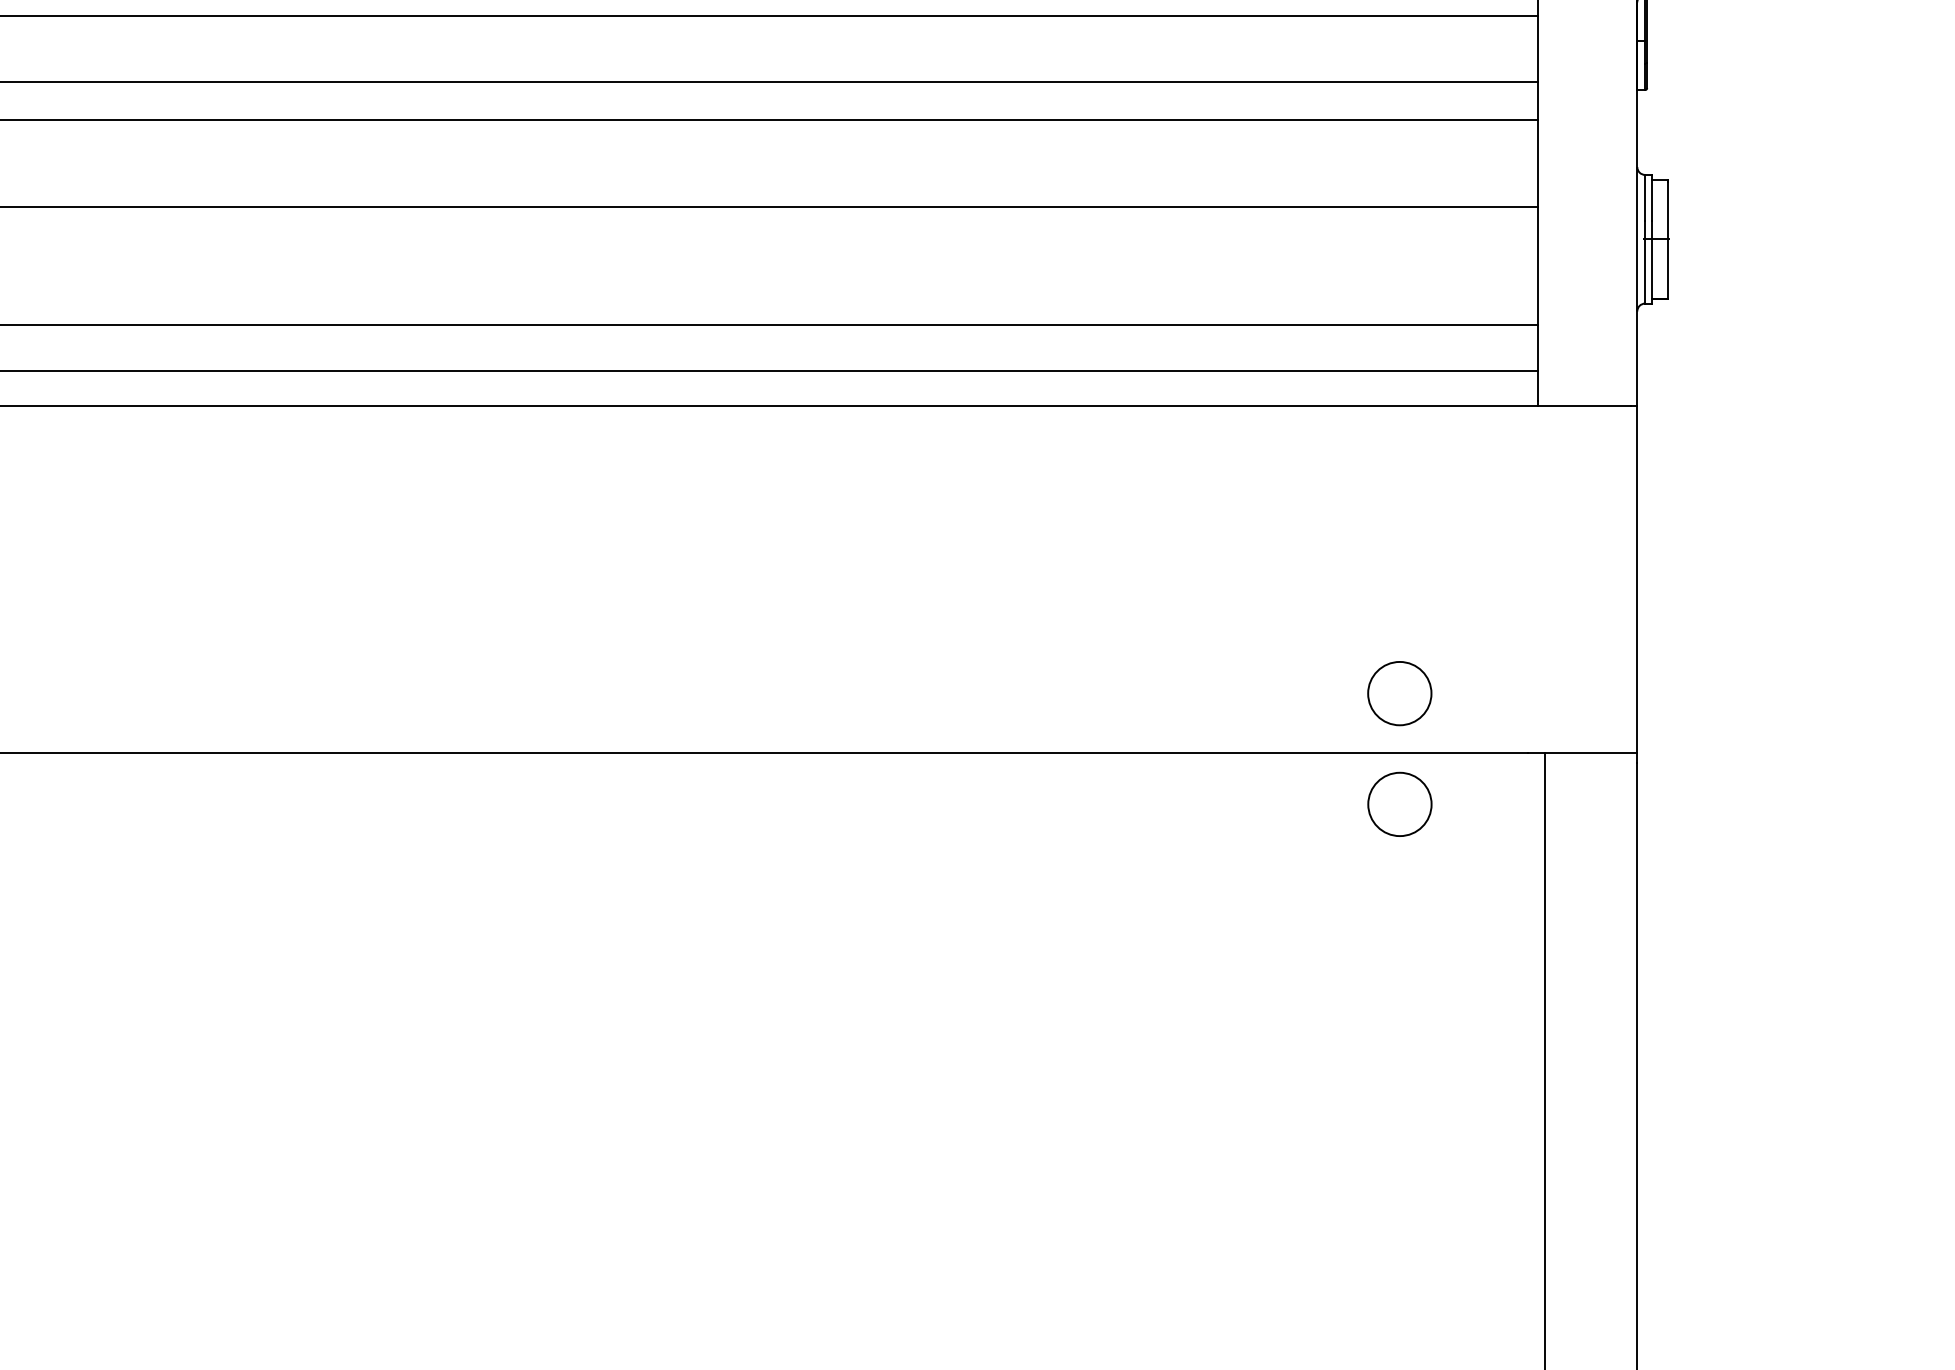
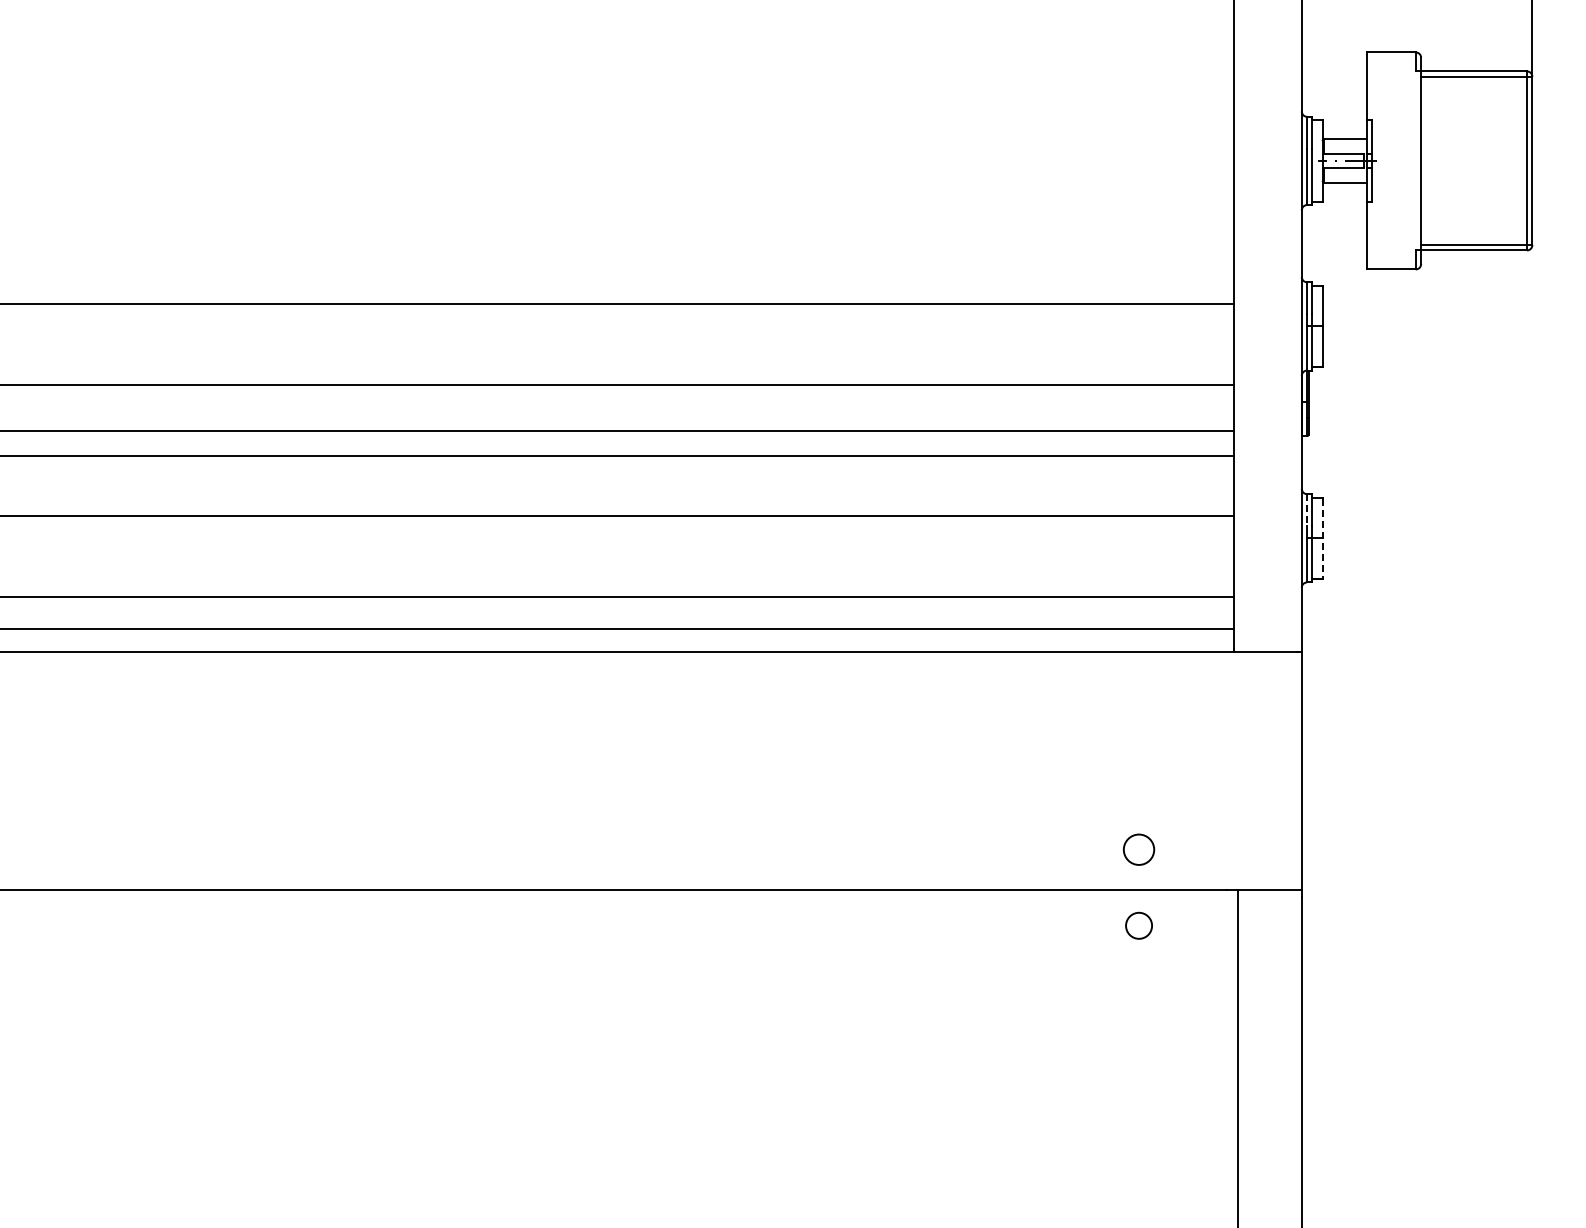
line: (1645, 198) -> (1307, 510), solid -> dashed
line: (1667, 240) -> (1322, 539), solid -> dashed
circle: (1399, 693) -> (1138, 849), size x0.7
circle: (1399, 804) -> (1138, 925), size x0.6

